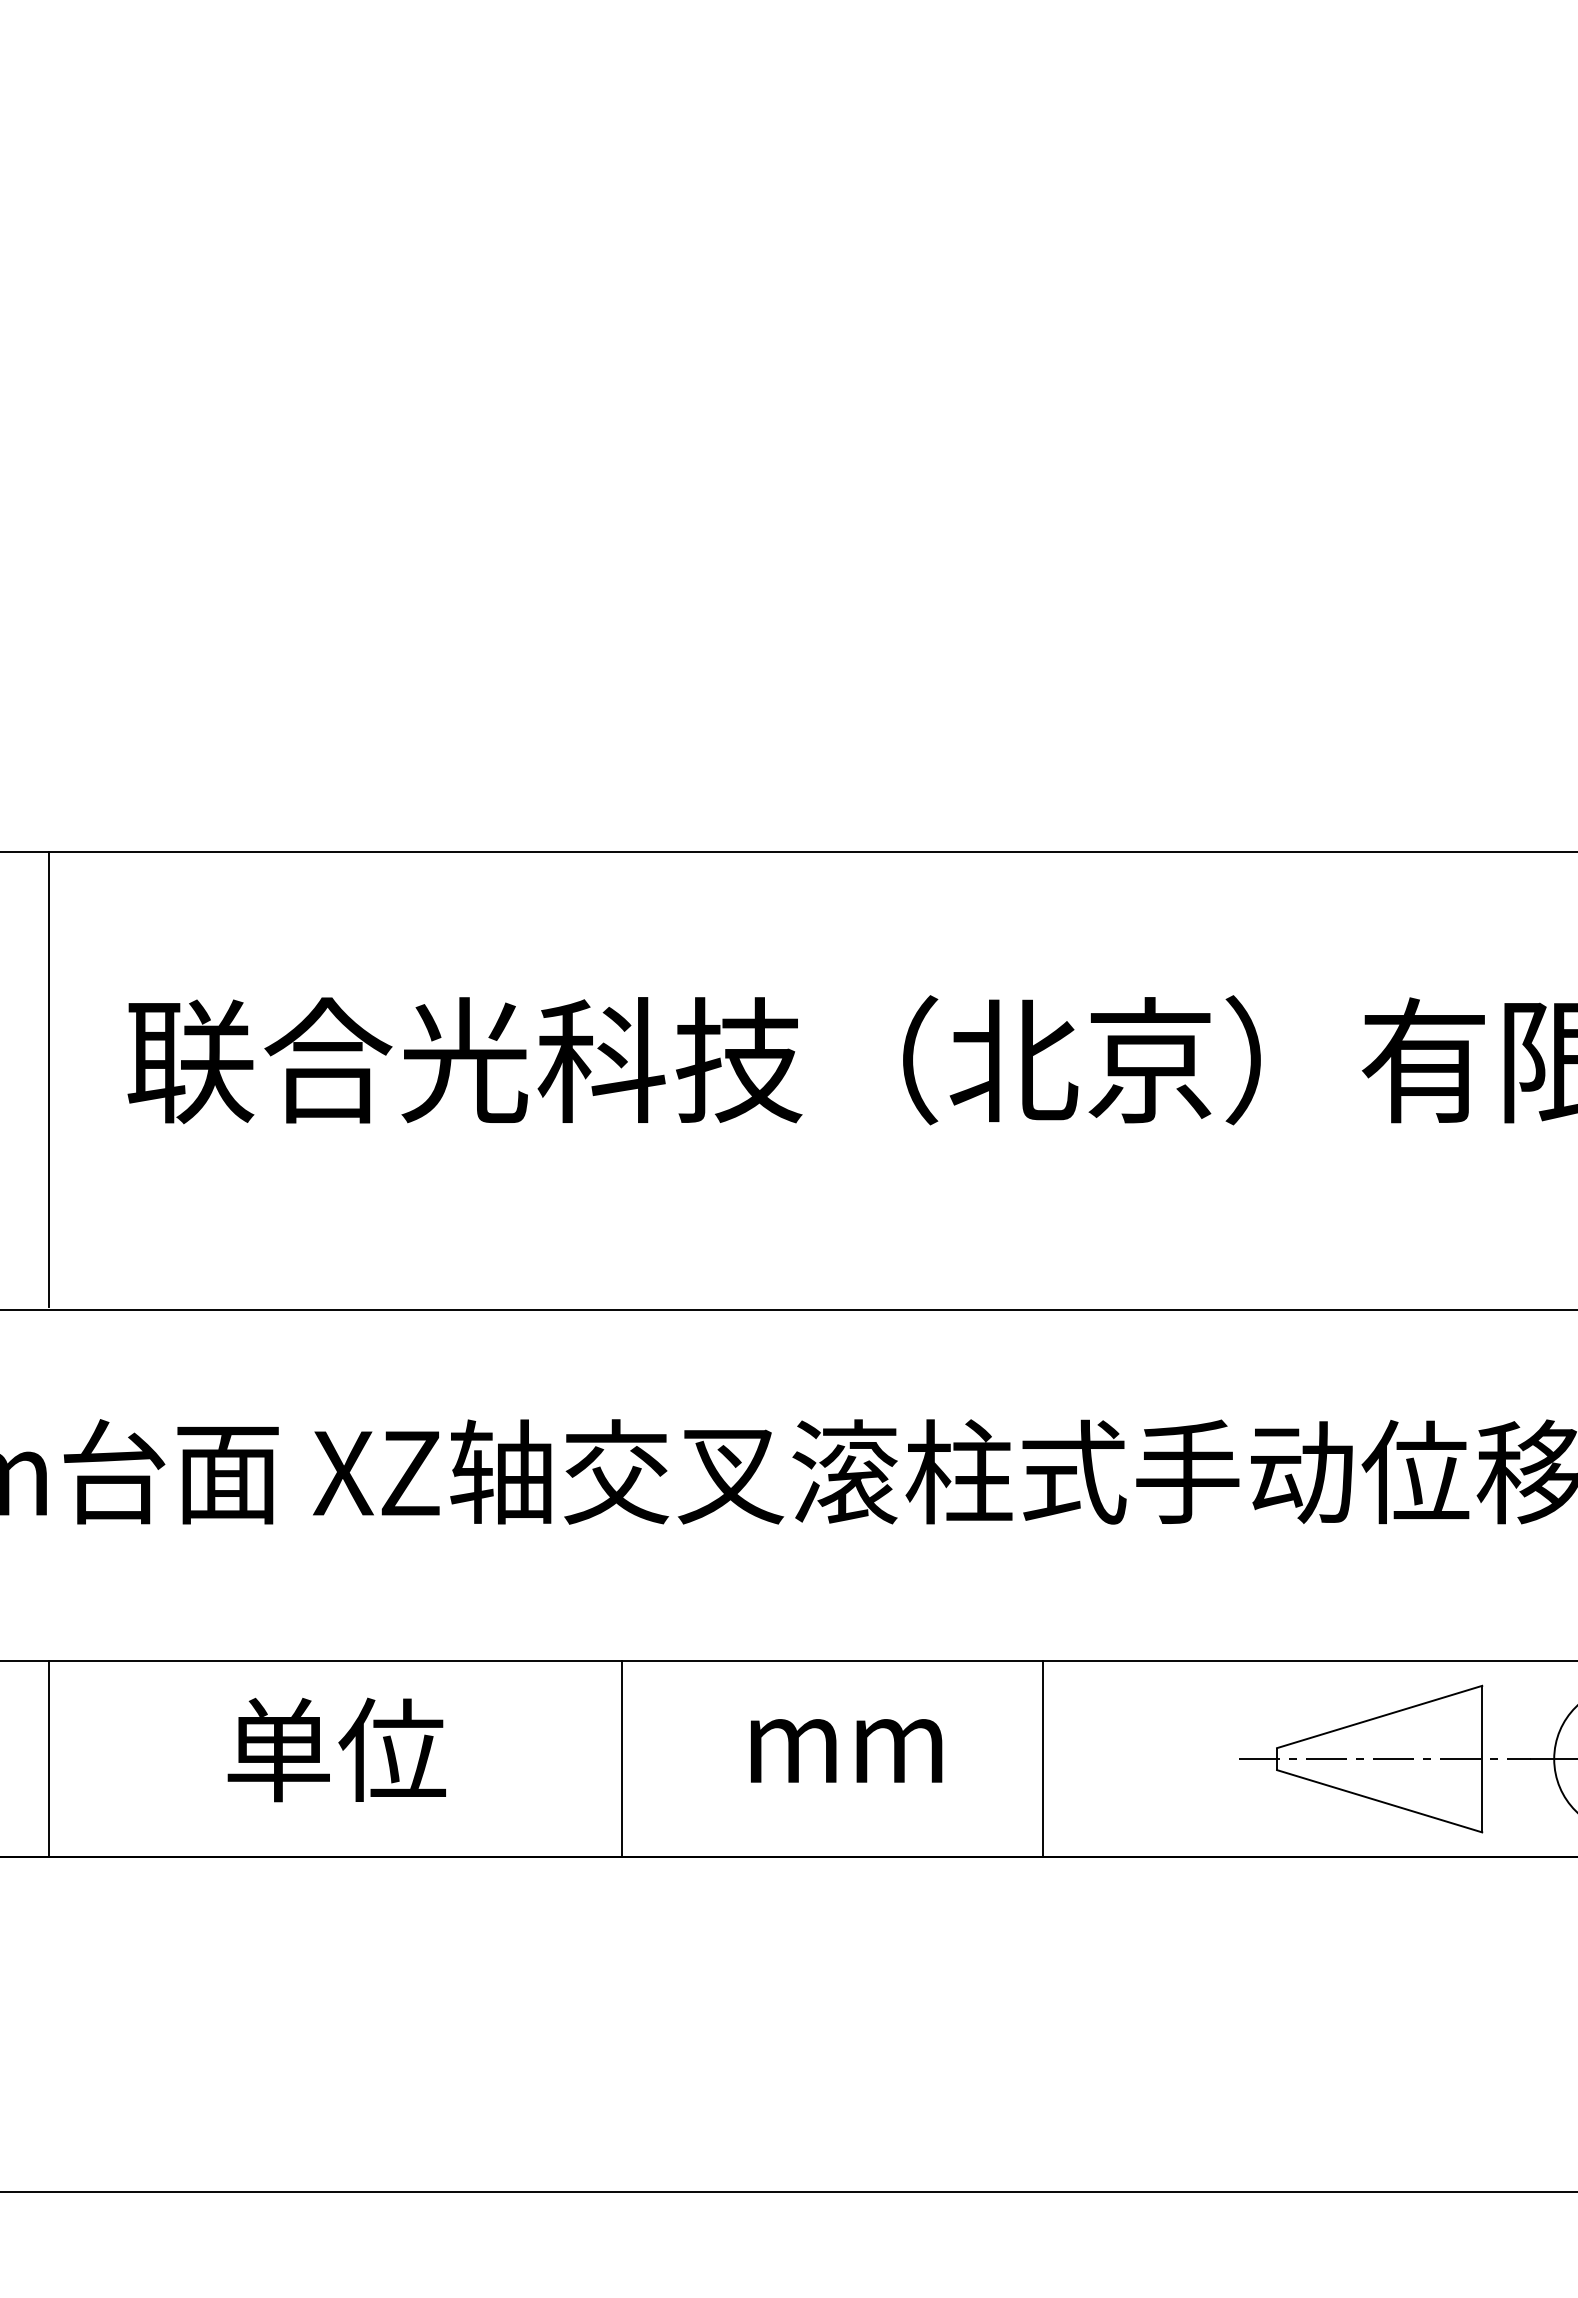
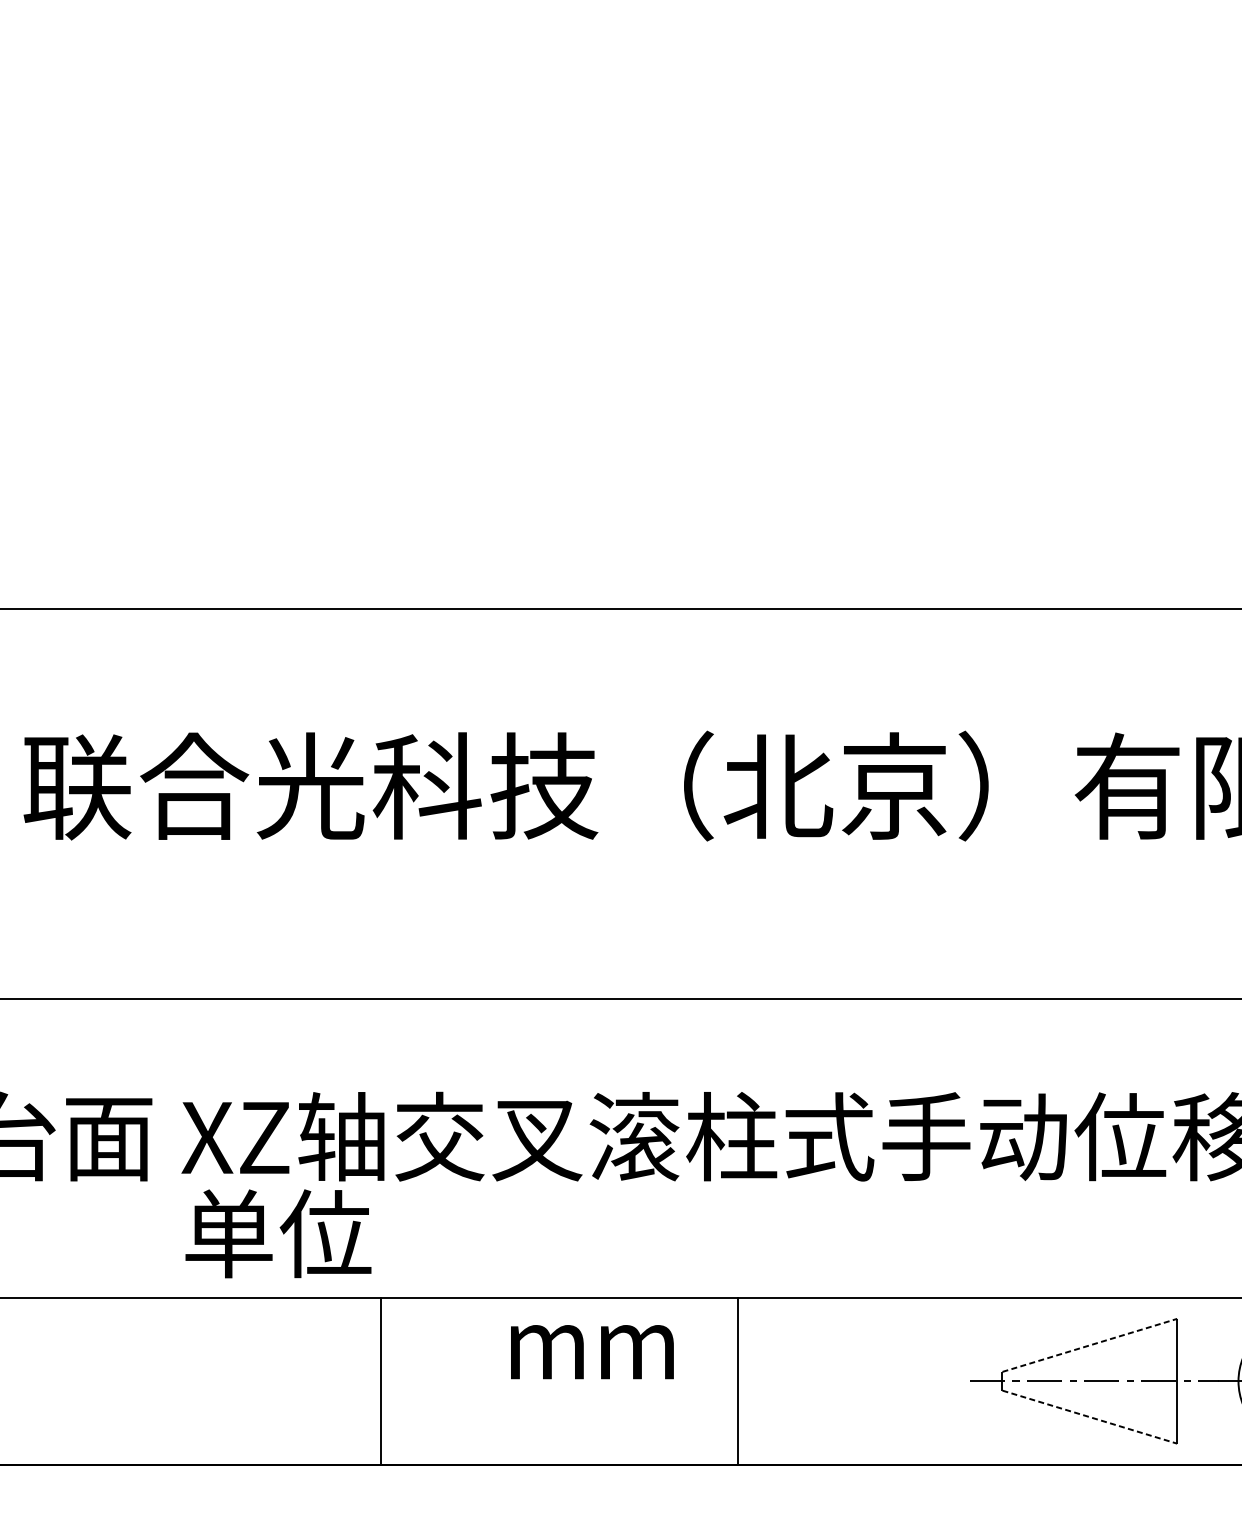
line: (1380, 1716) -> (1090, 1344), solid -> dashed
text: (336, 1749) -> (278, 1233), moved
text: (846, 1750) -> (592, 1351), moved
line: (622, 1758) -> (381, 1380), moved
line: (1042, 1758) -> (738, 1380), moved
line: (1380, 1801) -> (1090, 1417), solid -> dashed

